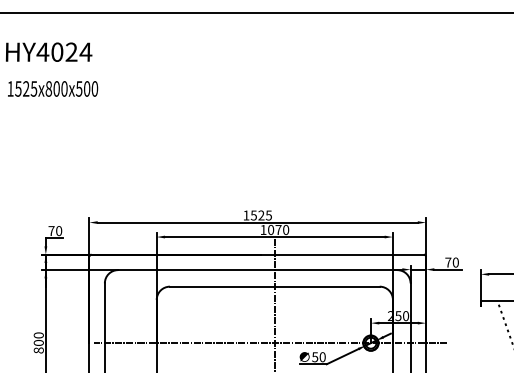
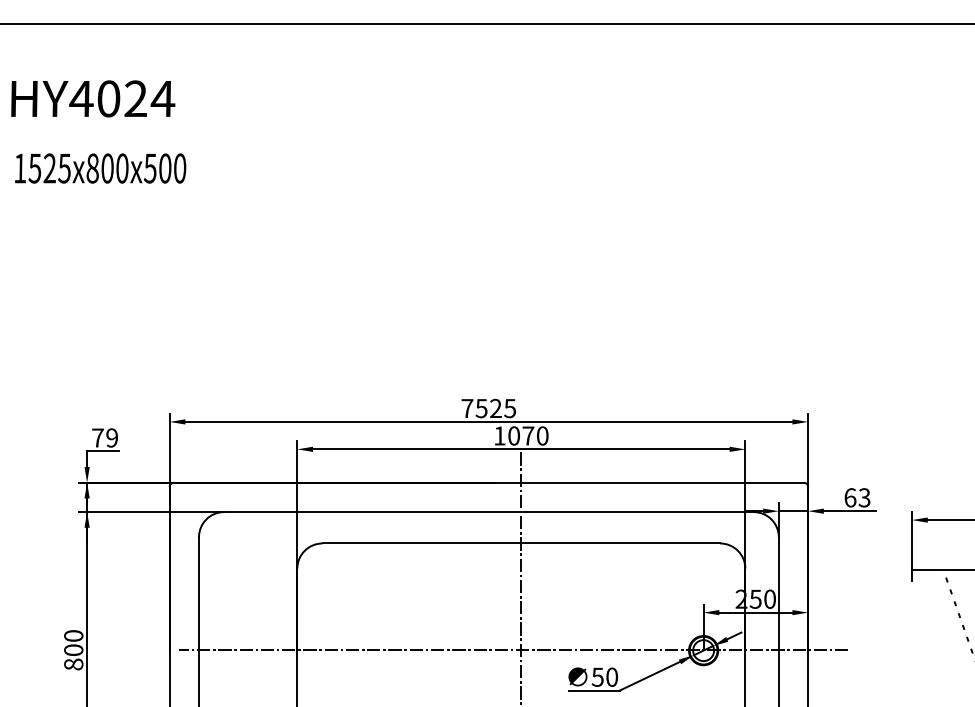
text: (246, 215) -> (467, 408), 1525 -> 7525
text: (59, 231) -> (112, 438), 70 -> 79
text: (451, 262) -> (856, 497), 70 -> 63

